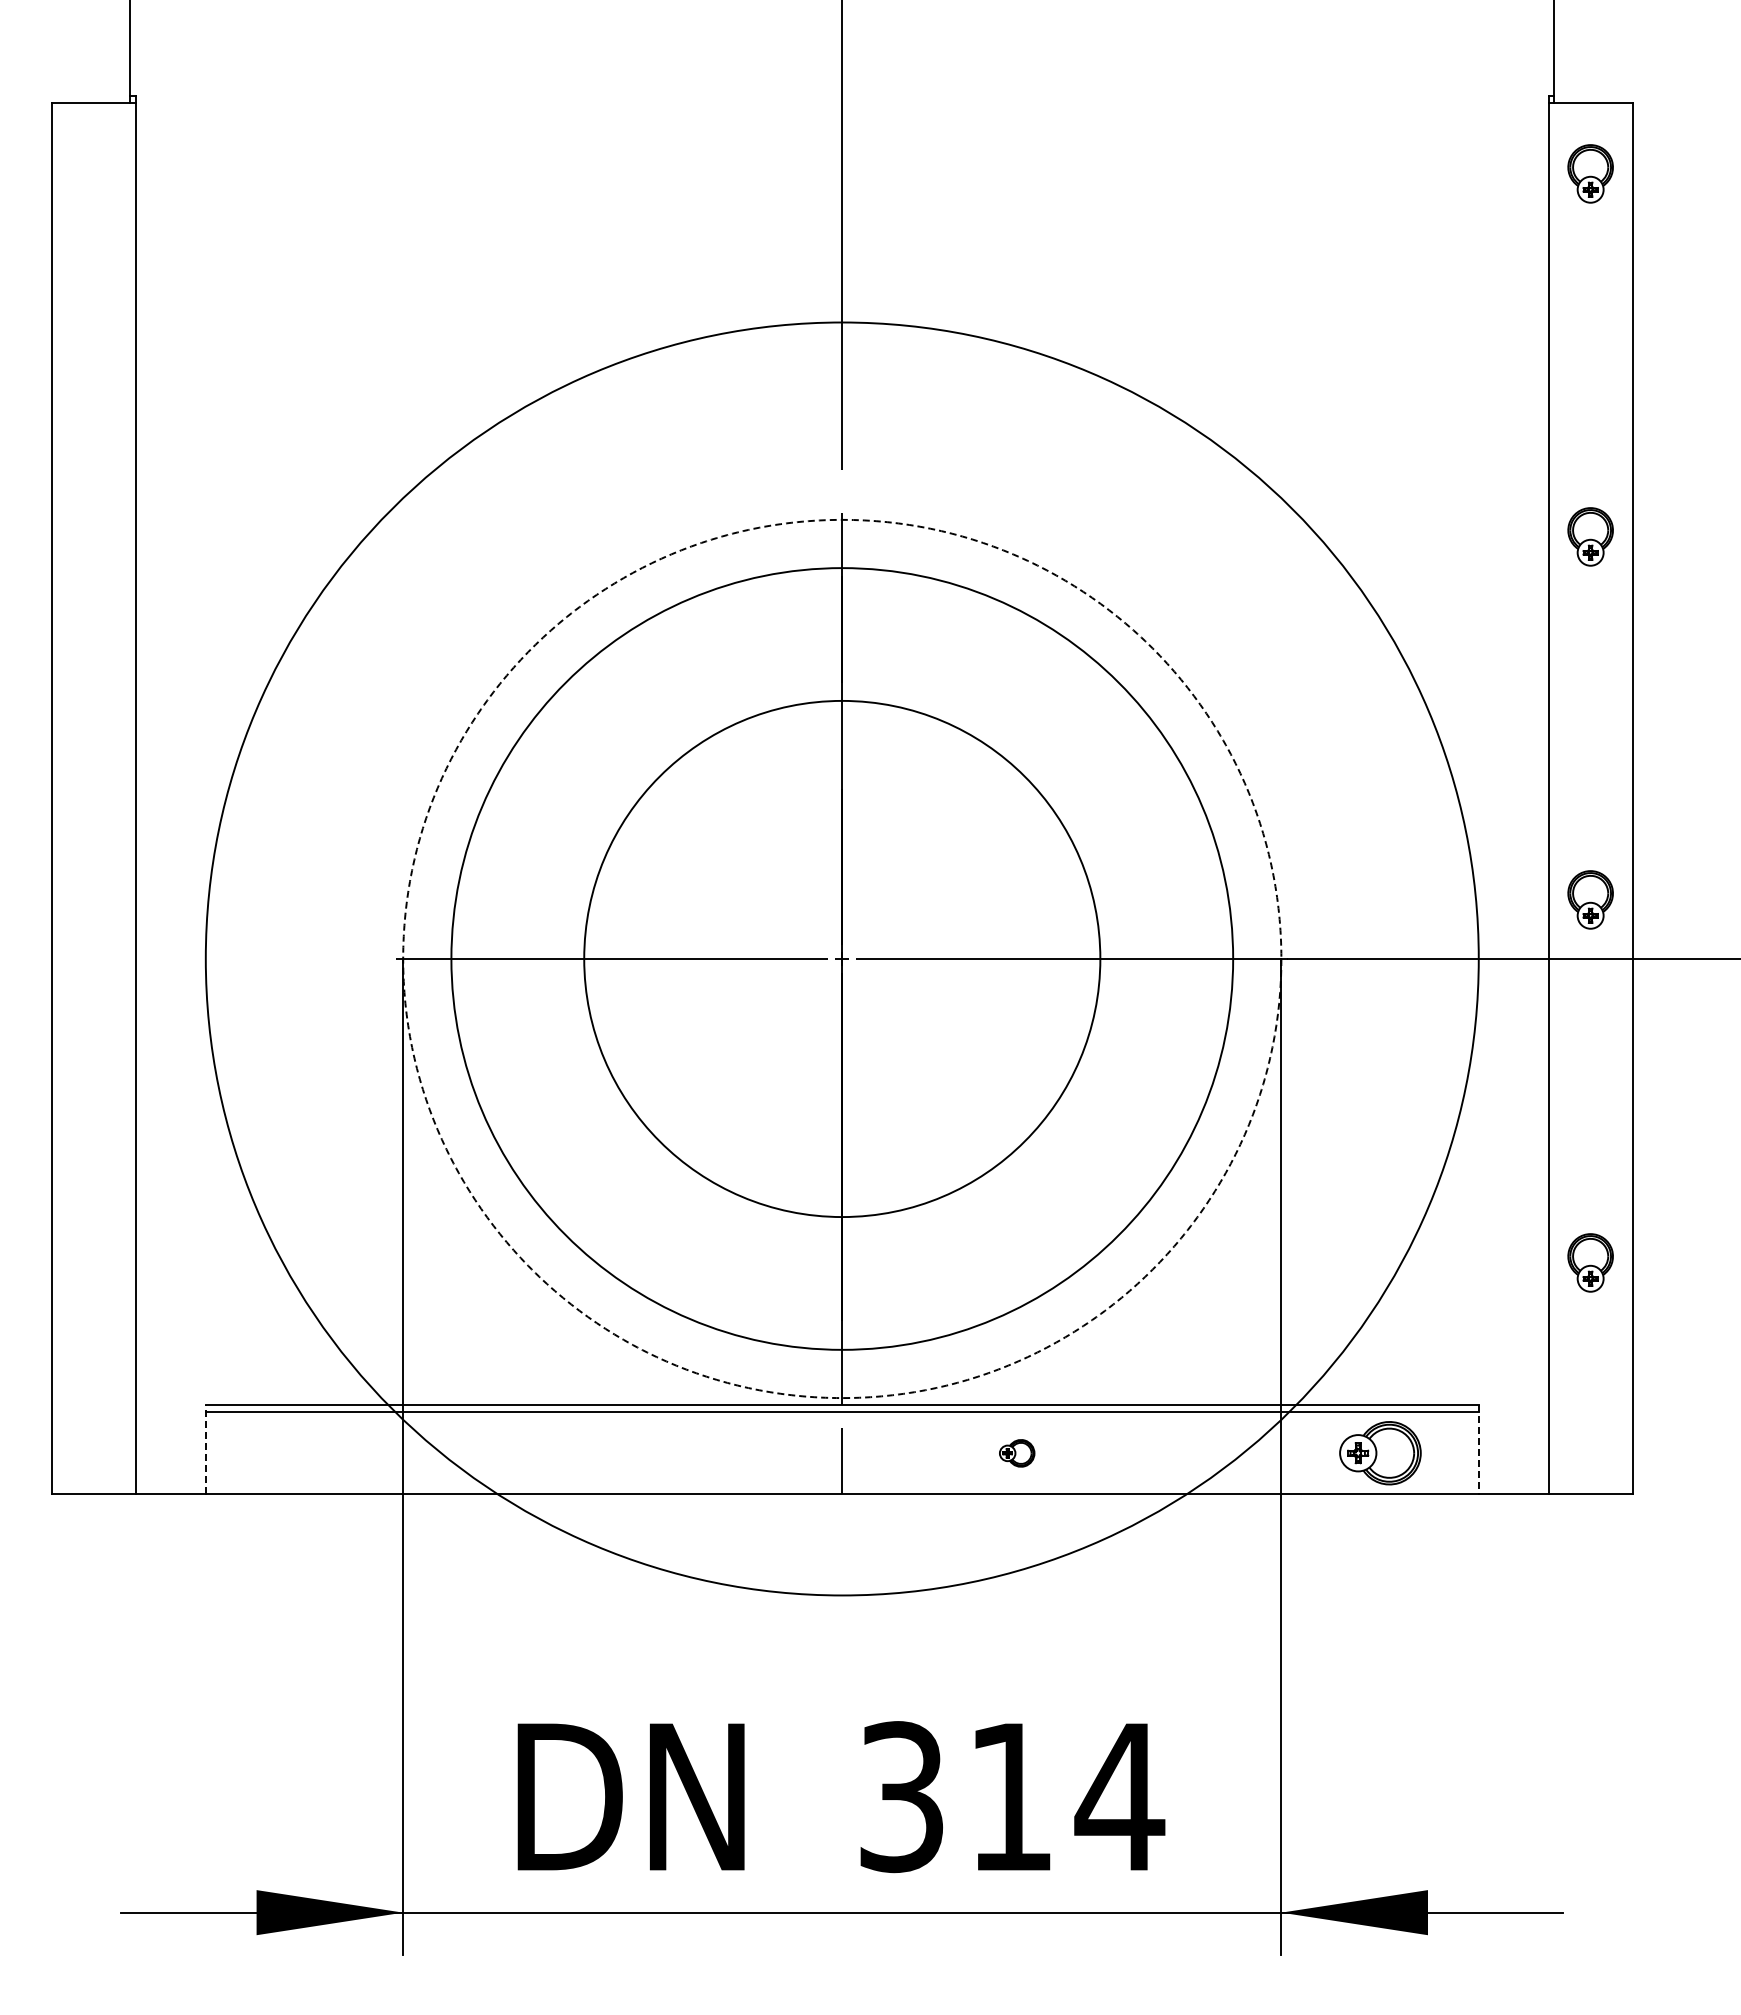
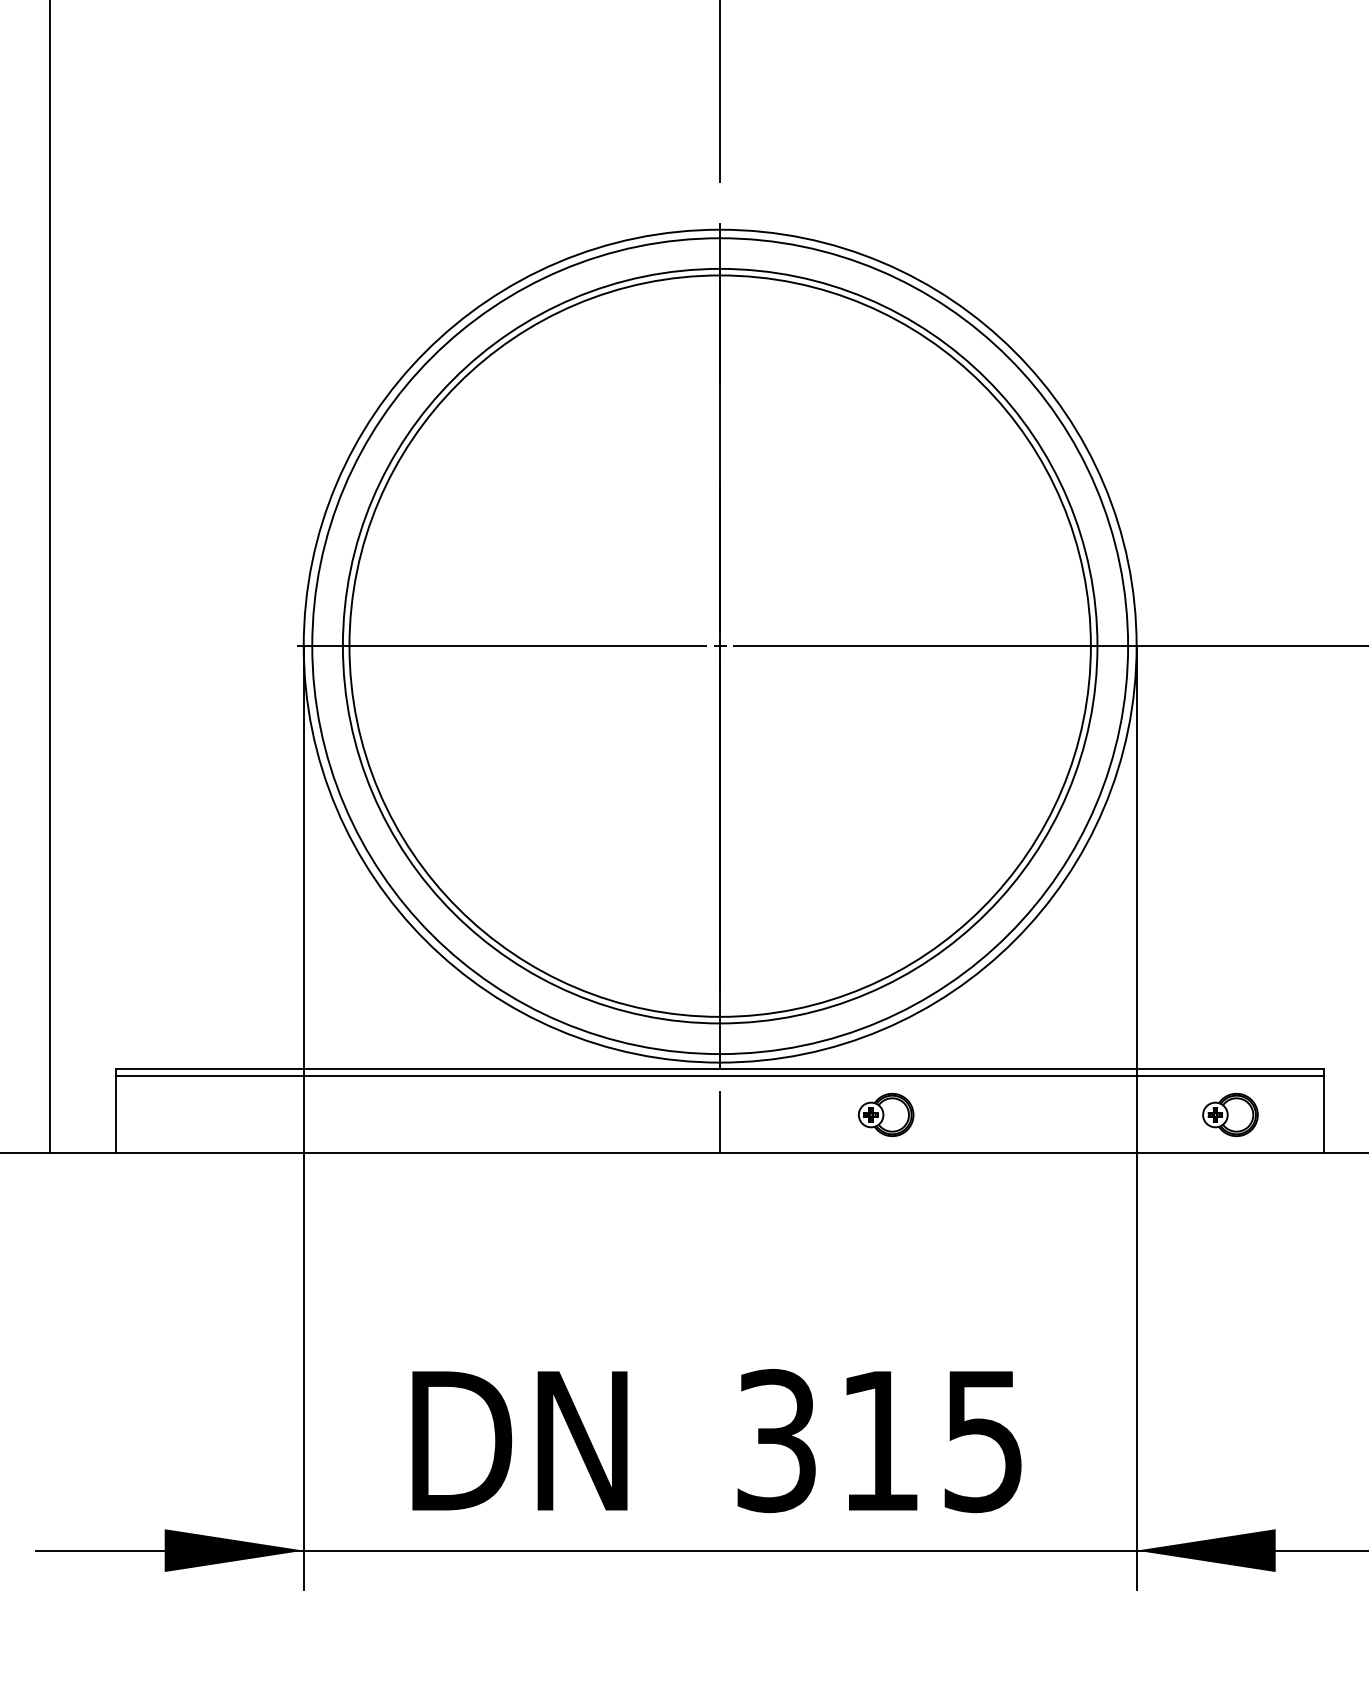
circle: (842, 958) -> (720, 645), dashed -> solid
circle: (842, 958) -> (720, 645), size x0.62
circle: (842, 958) -> (720, 645), size x1.67
line: (205, 1449) -> (116, 1111), dashed -> solid
line: (1478, 1449) -> (1323, 1111), dashed -> solid
part: (1016, 1453) -> (885, 1115), size x1.67
part: (1379, 1453) -> (1229, 1115), size x0.71
text: (1119, 1798) -> (983, 1442), 314 -> 315

